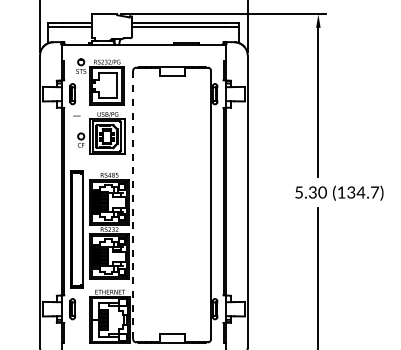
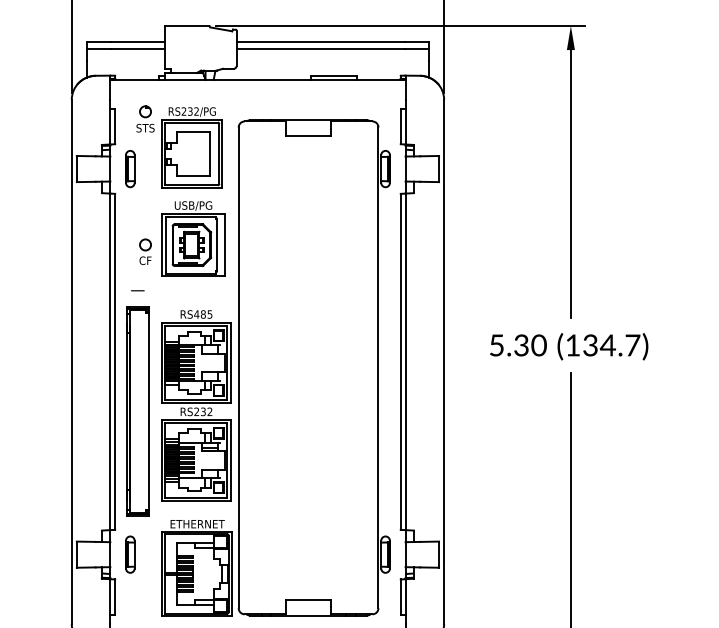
line: (76, 115) -> (137, 289), moved
text: (339, 192) -> (569, 345), moved
line: (133, 204) -> (239, 366), dashed -> solid

